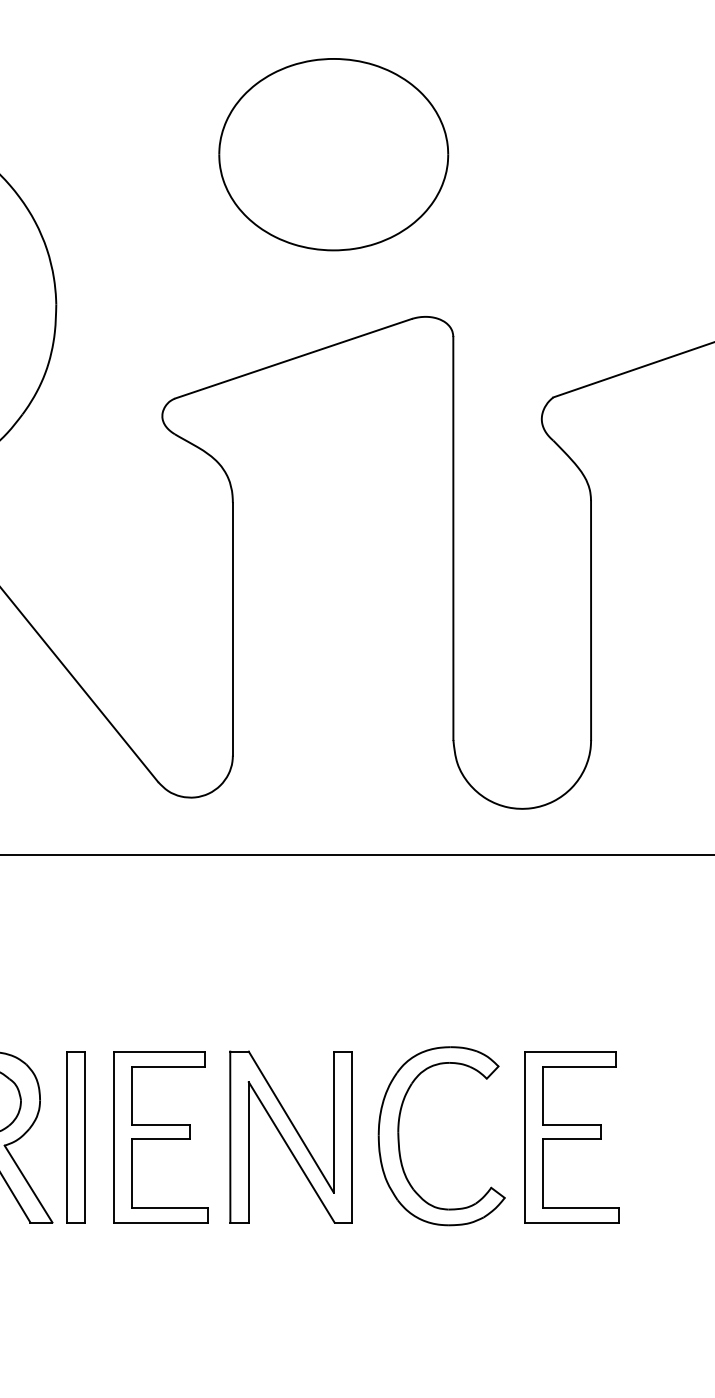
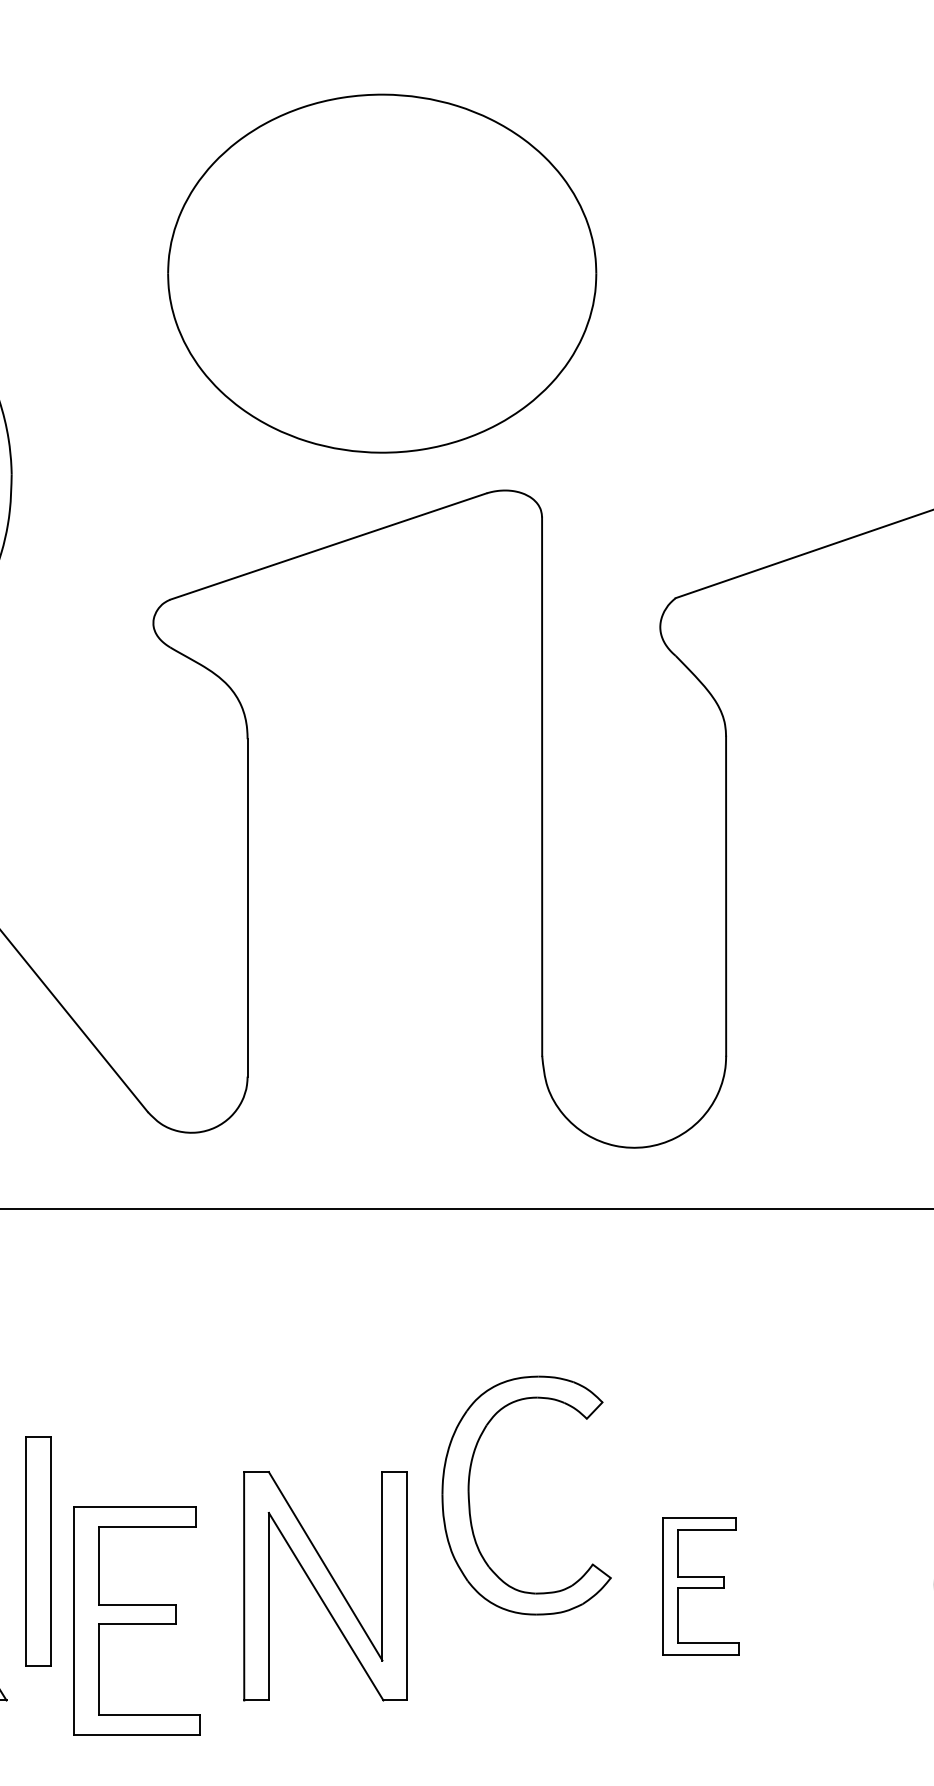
part: (333, 154) -> (382, 273), size x1.4
part: (399, 1136) -> (470, 1495), moved
part: (75, 1137) -> (37, 1552), moved
part: (160, 1137) -> (136, 1621), moved
part: (571, 1137) -> (699, 1586), size x0.6

